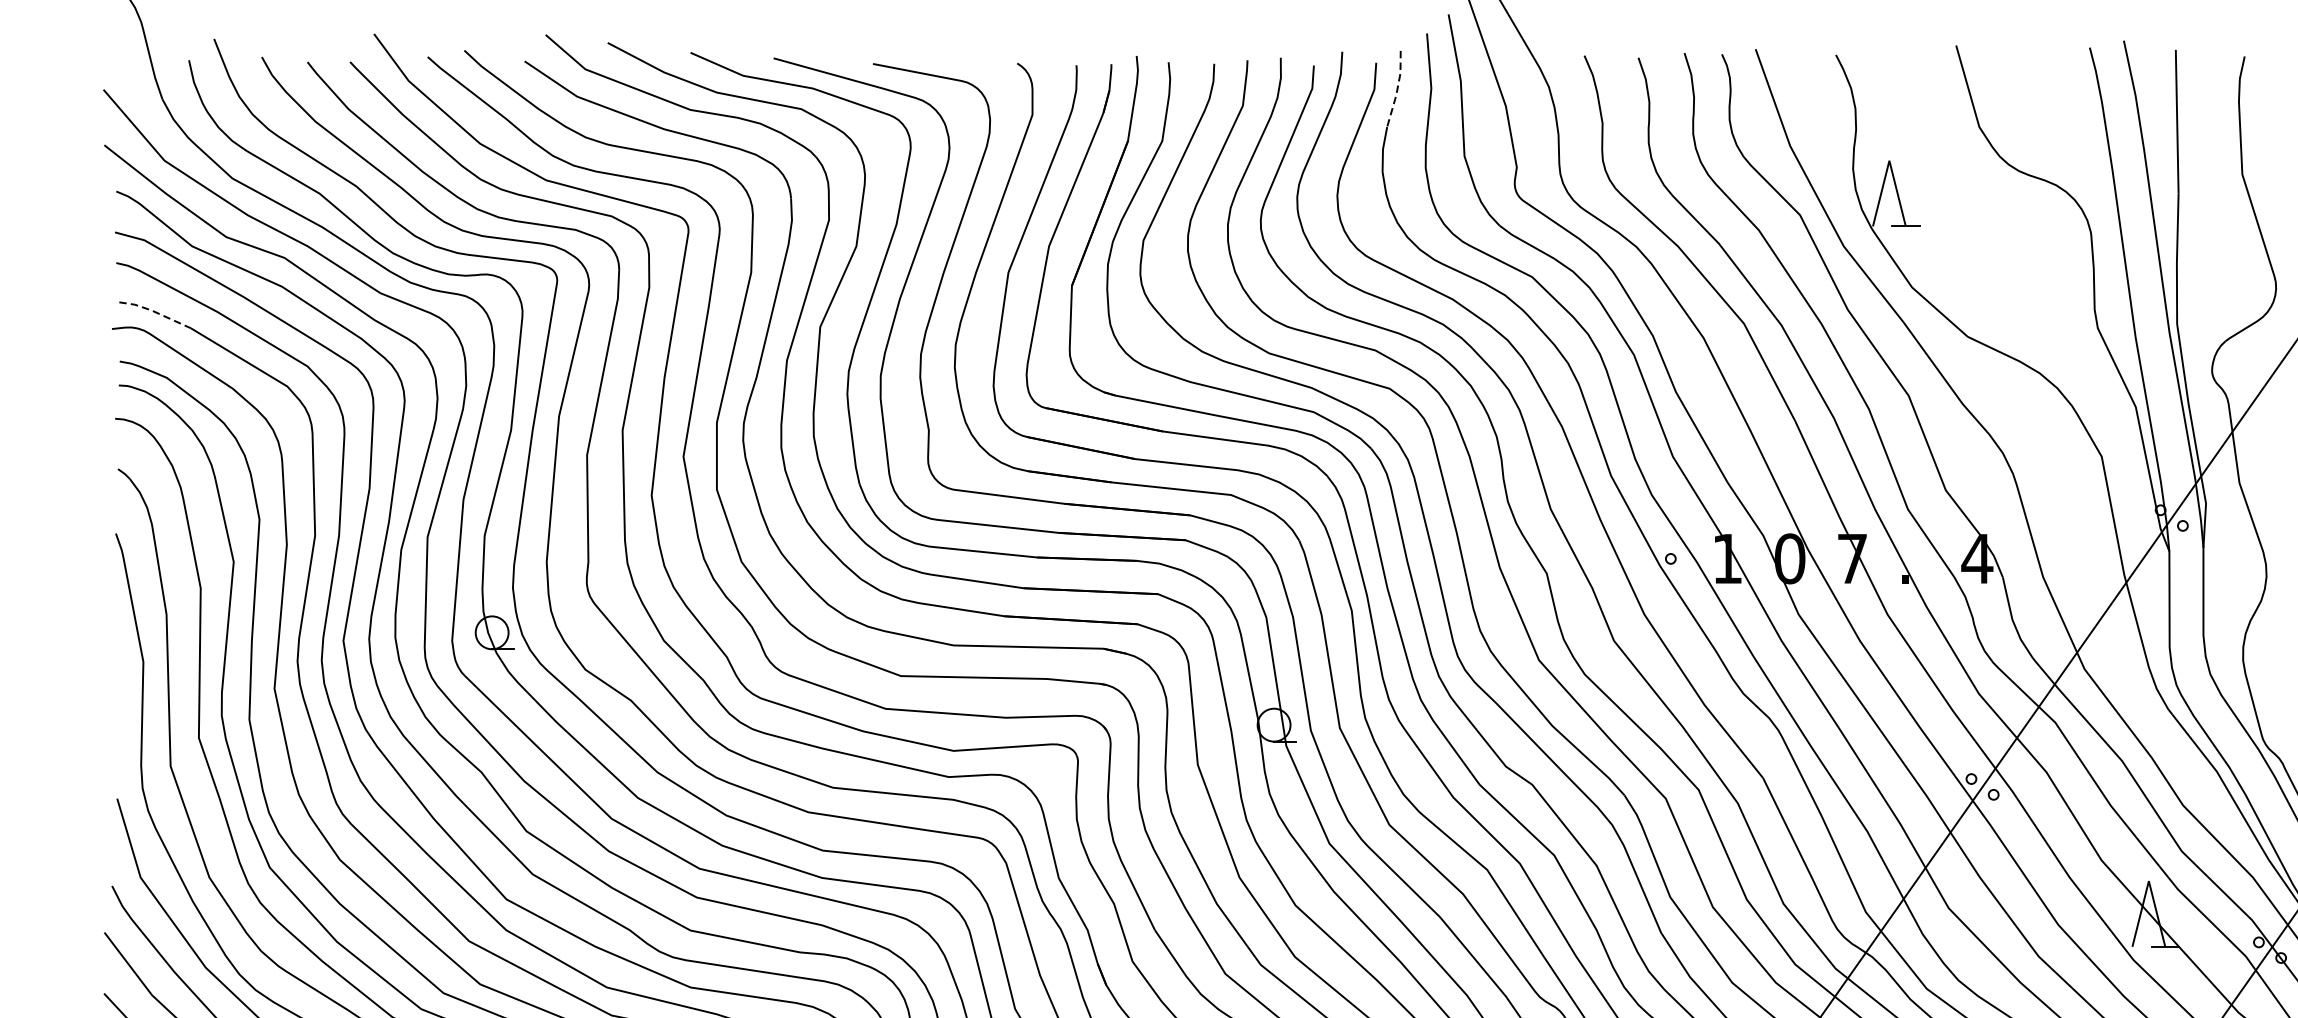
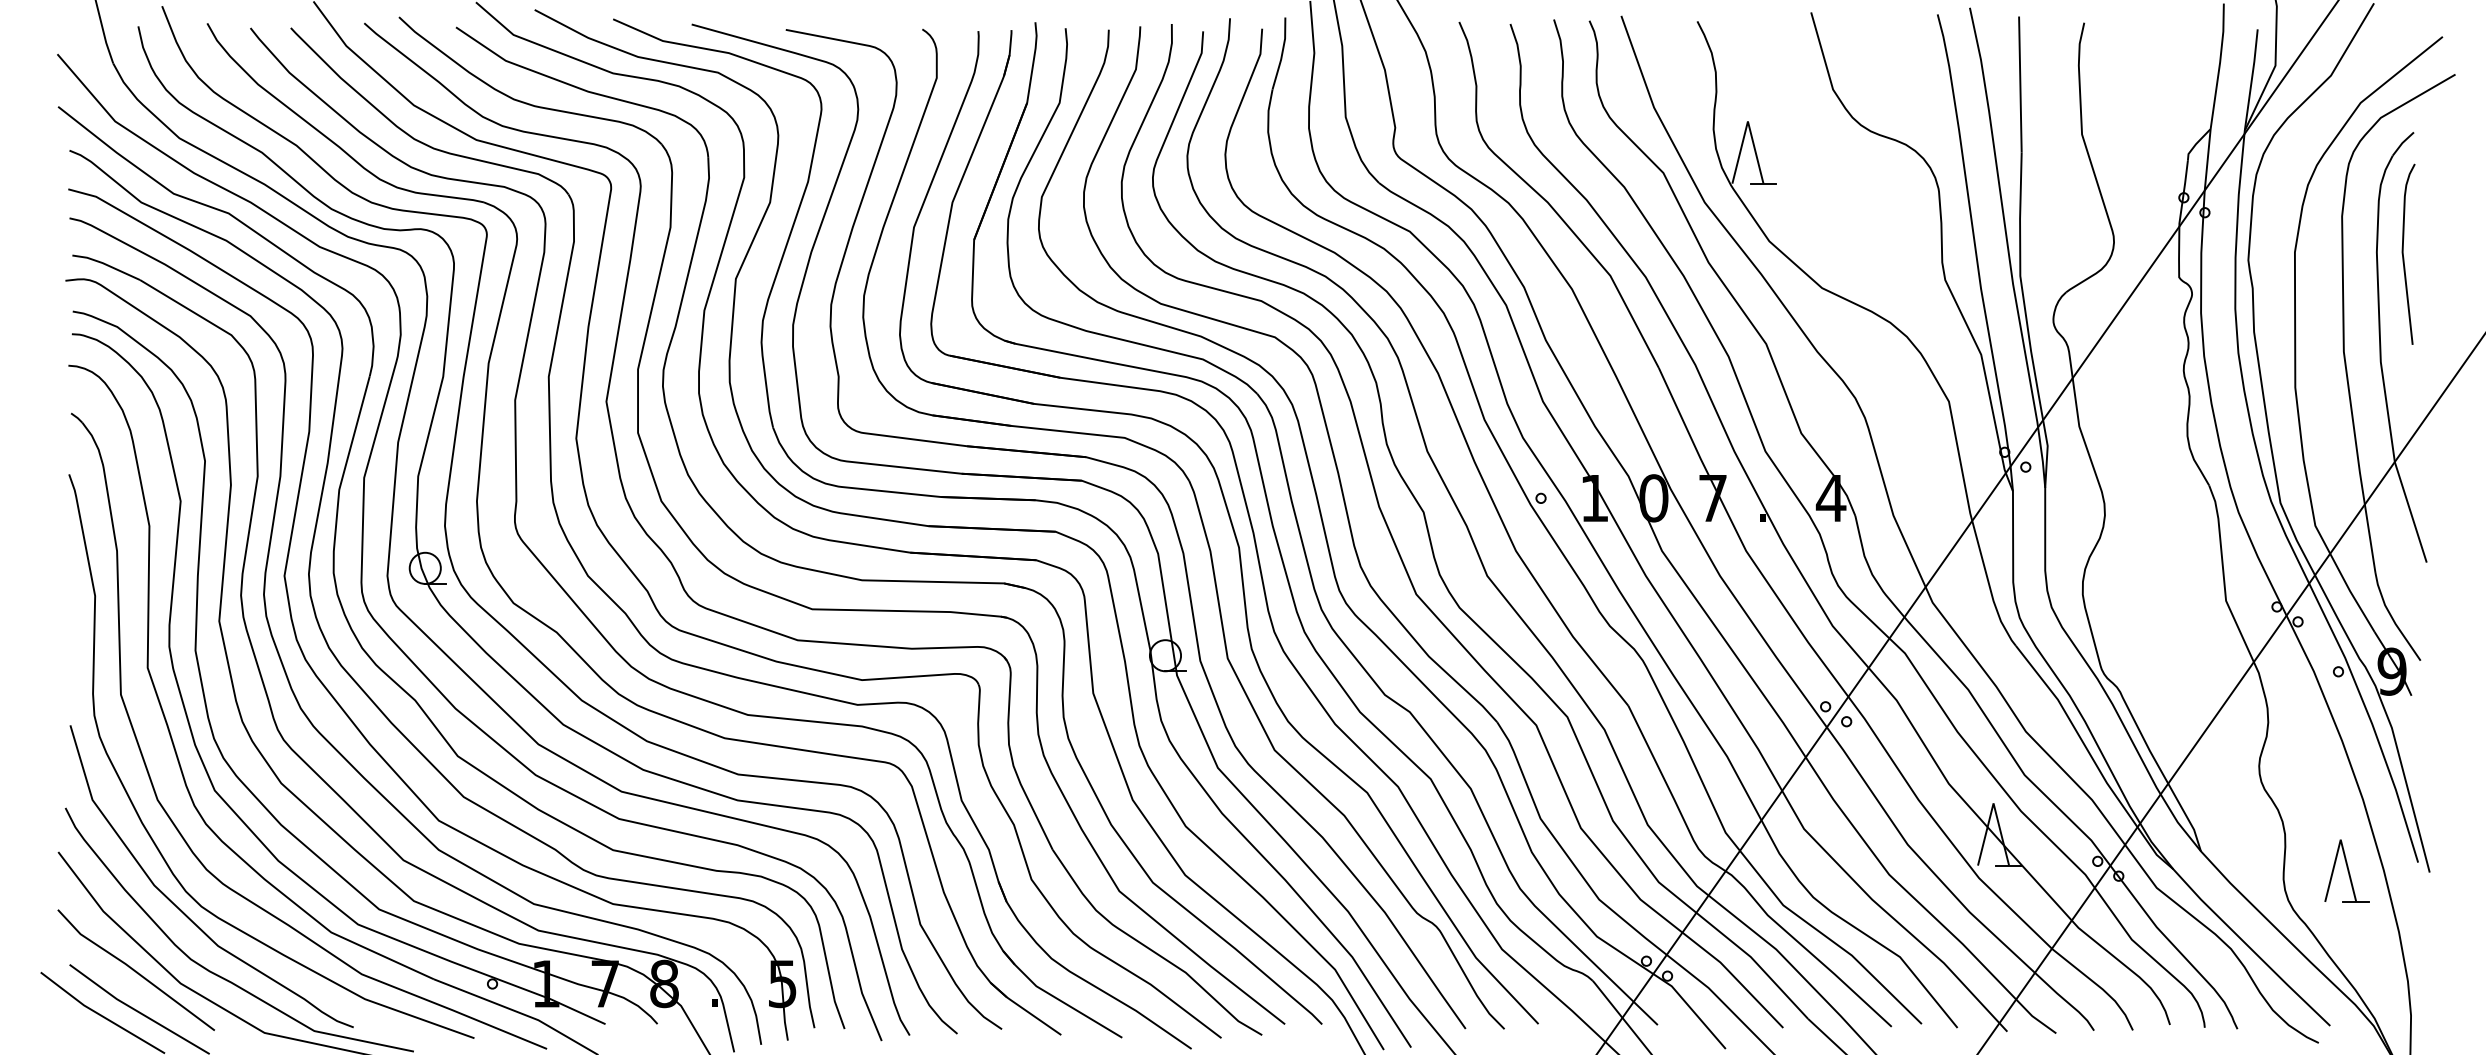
line: (1397, 89) -> (1282, 54), dashed -> solid
line: (155, 311) -> (106, 264), dashed -> solid

